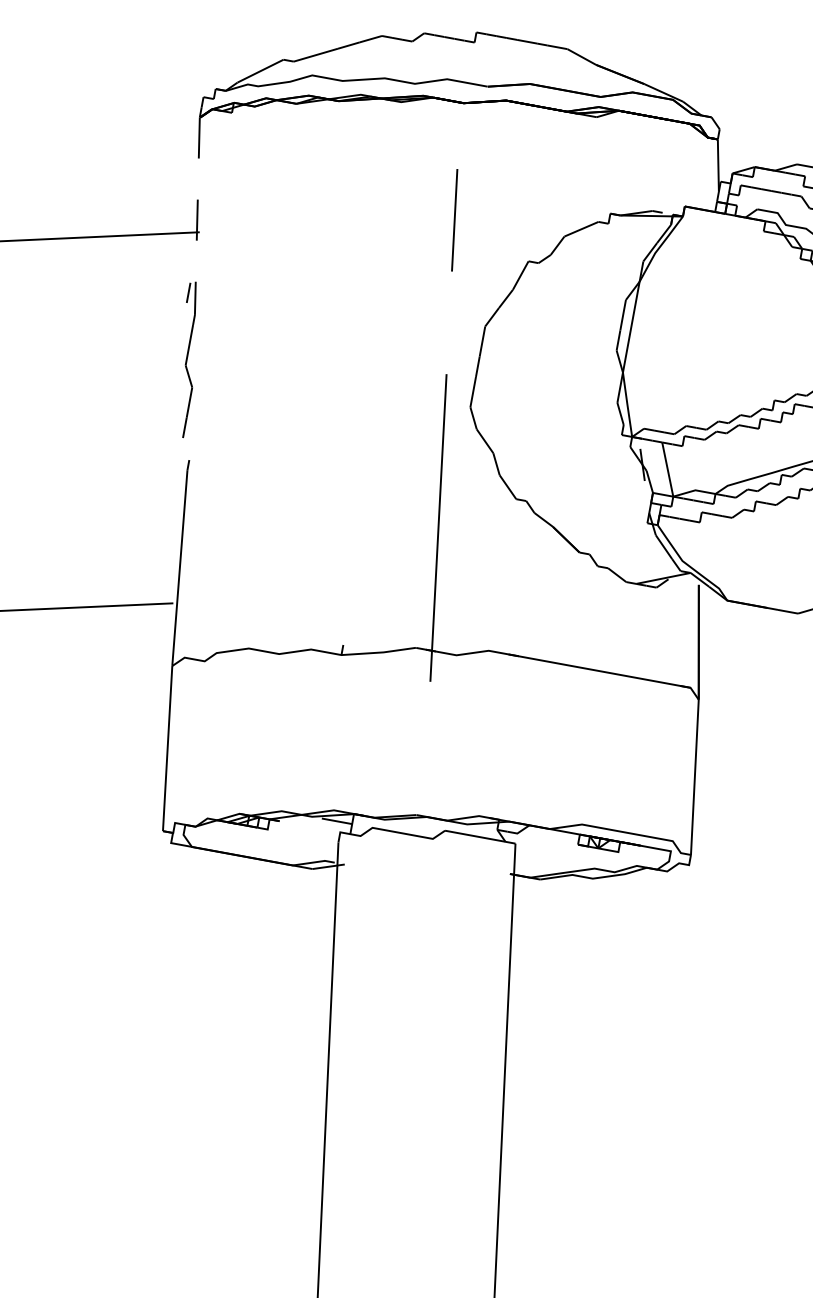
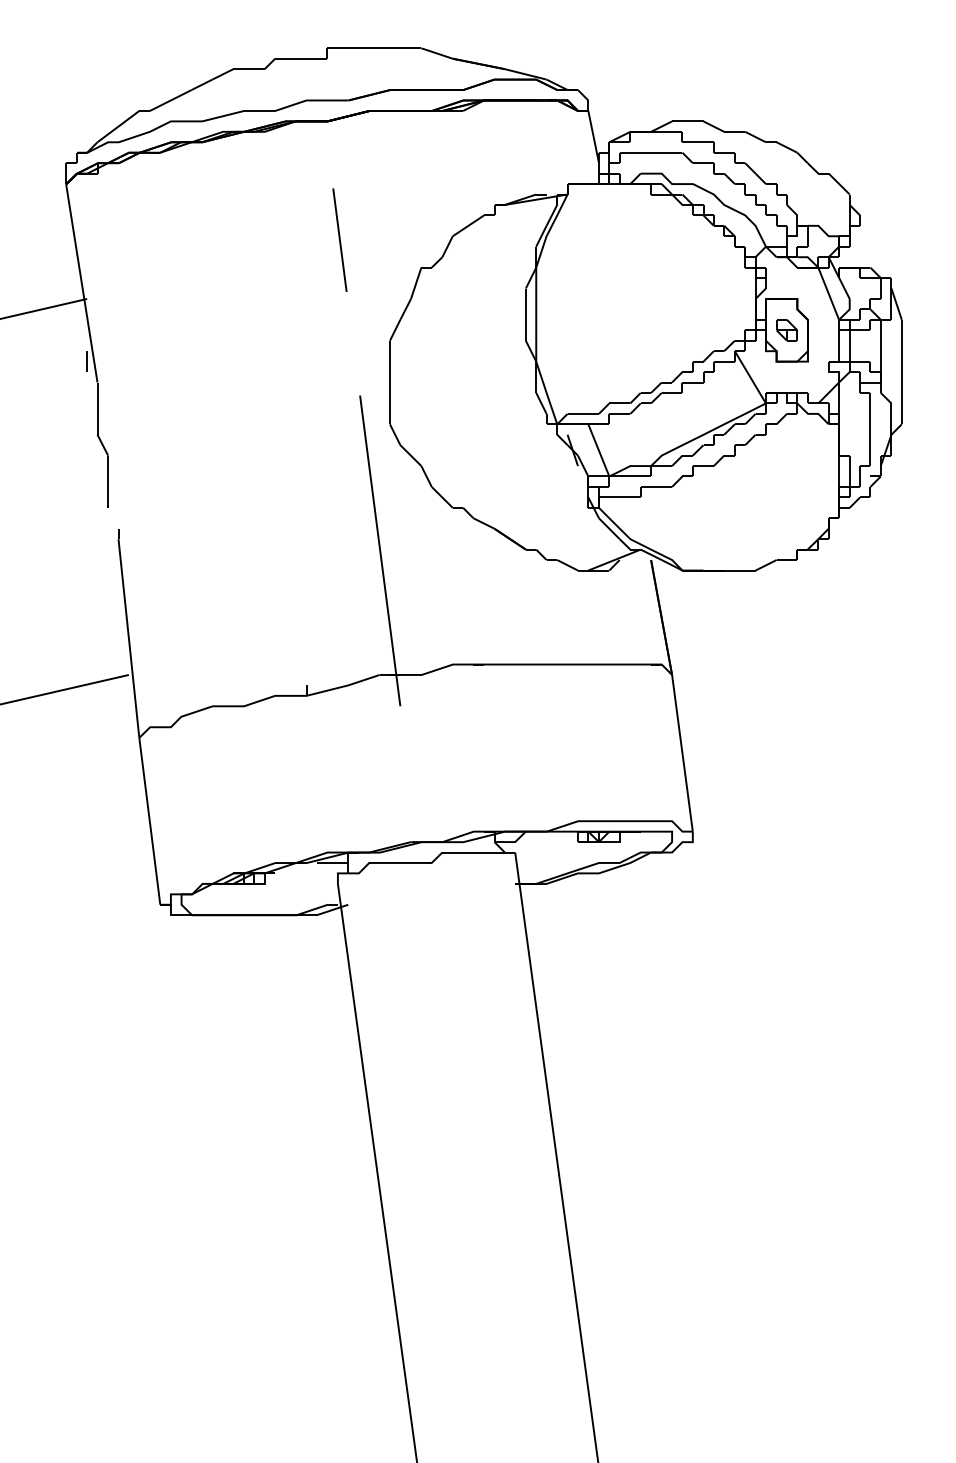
line: (197, 216) -> (81, 283), dashed -> solid

